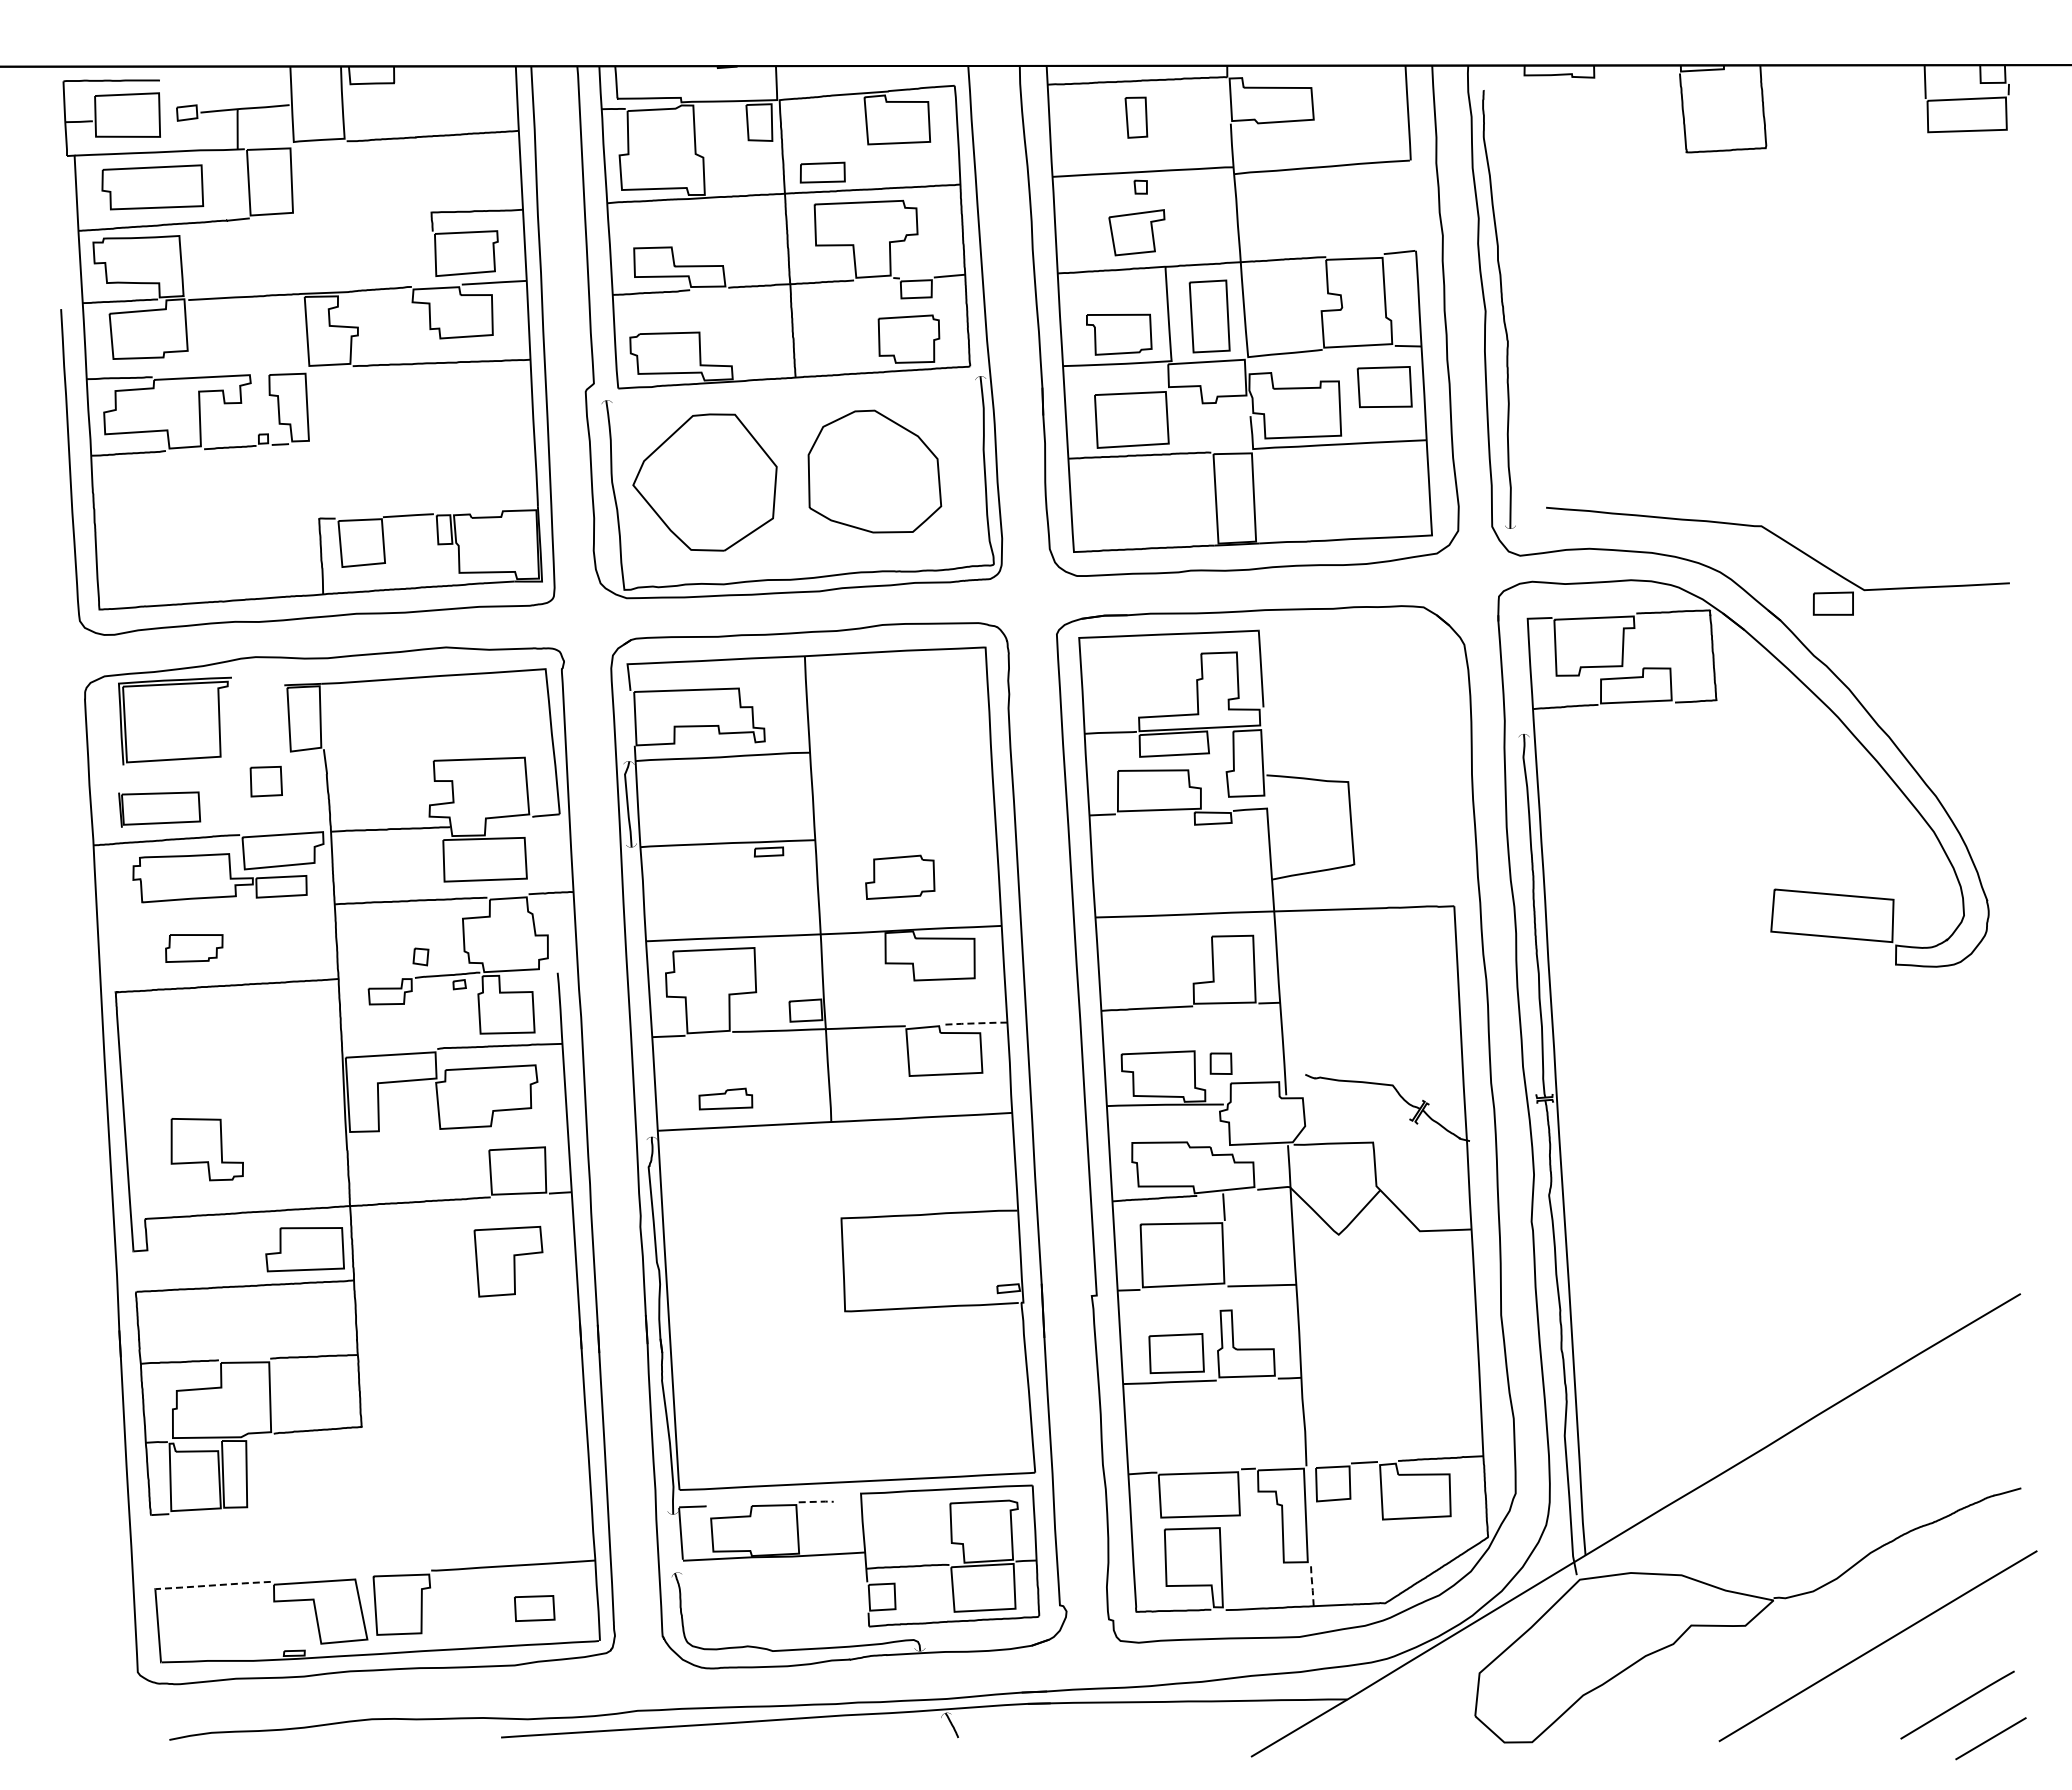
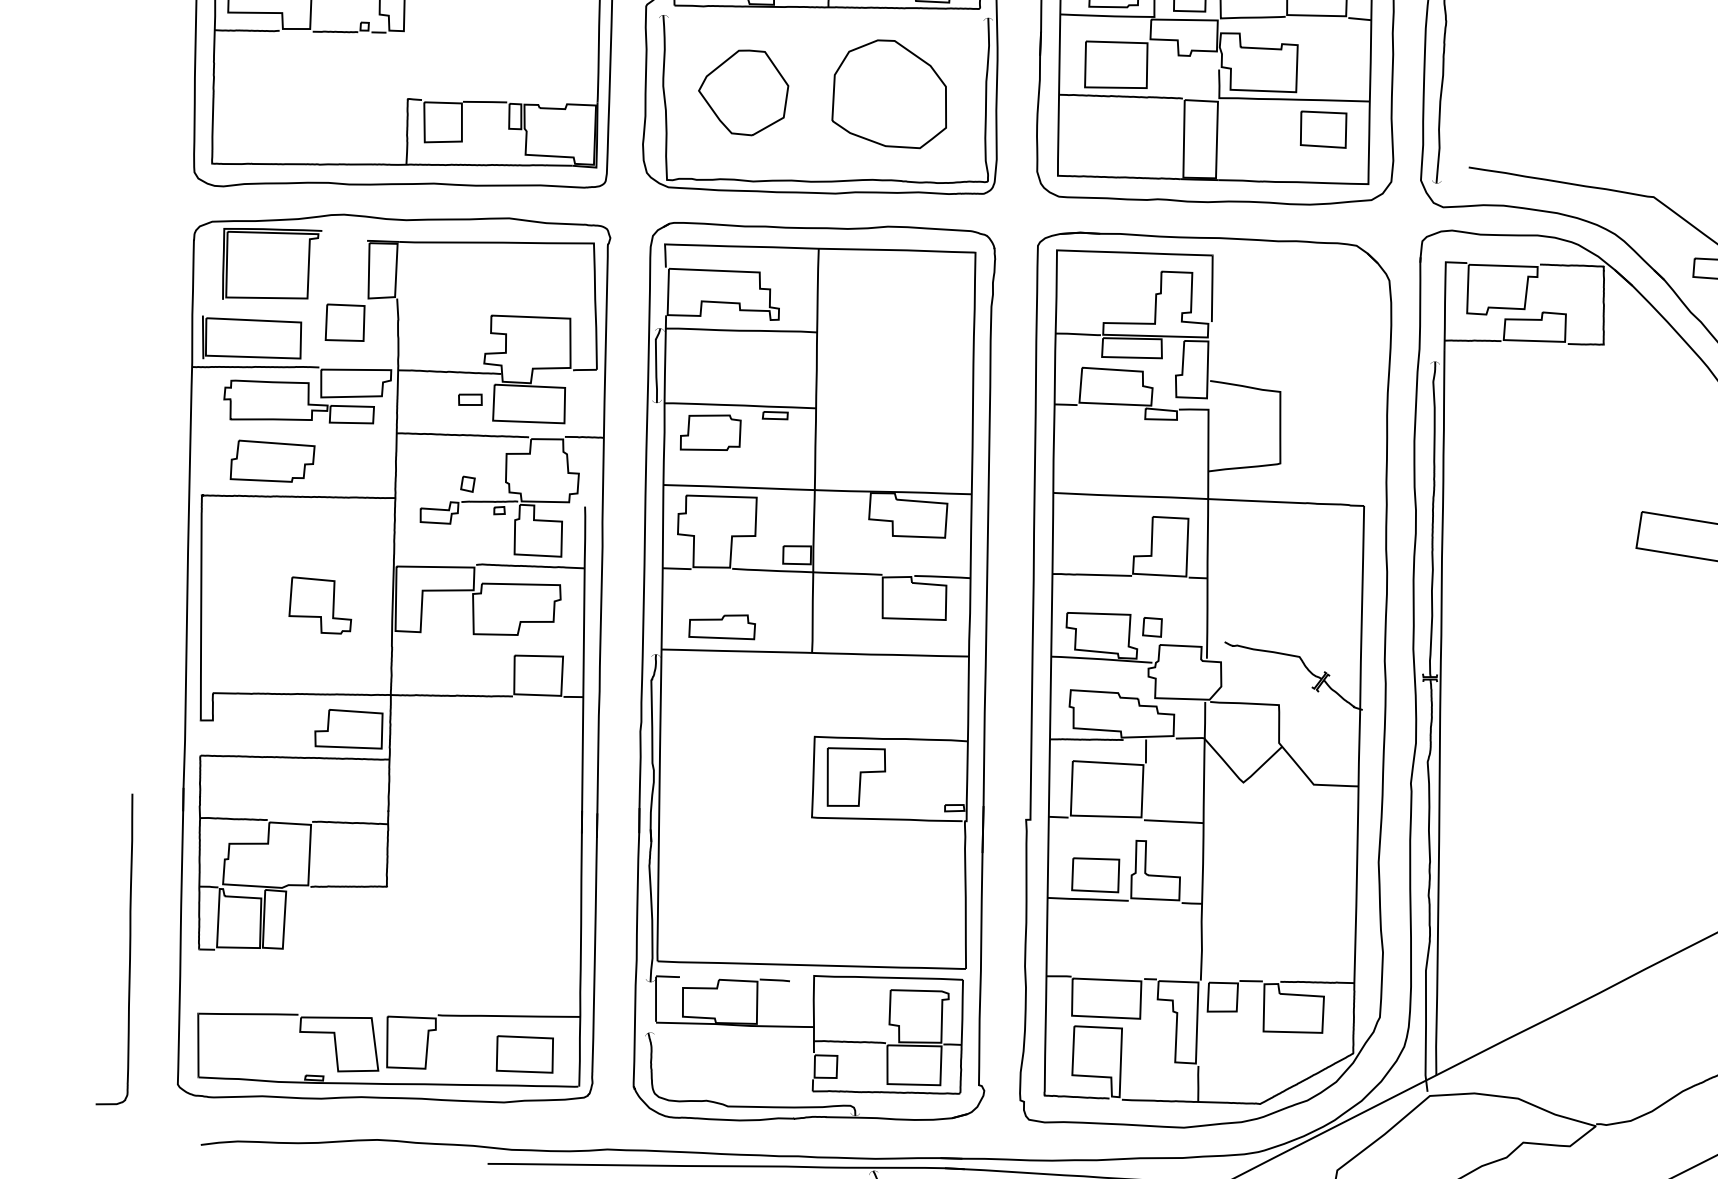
part: (1384, 387) -> (1323, 129), moved
part: (704, 482) -> (743, 92), size x0.71
part: (266, 781) -> (345, 322), size x1.43
part: (159, 809) -> (251, 340), size x1.43
part: (416, 859) -> (470, 399), added
part: (900, 876) -> (711, 432), moved
part: (194, 948) -> (272, 462), size x1.67
line: (975, 1023) -> (942, 576), dashed -> solid
part: (725, 1098) -> (722, 625), size x1.43
part: (206, 1149) -> (320, 605), moved
part: (508, 1261) -> (855, 777), moved
line: (817, 1501) -> (776, 980), dashed -> solid
curve: (70, 1521) -> (129, 949), added
line: (1312, 1584) -> (1198, 1083), dashed -> solid
line: (212, 1585) -> (247, 1014), dashed -> solid
part: (534, 1608) -> (524, 1054), size x1.67

